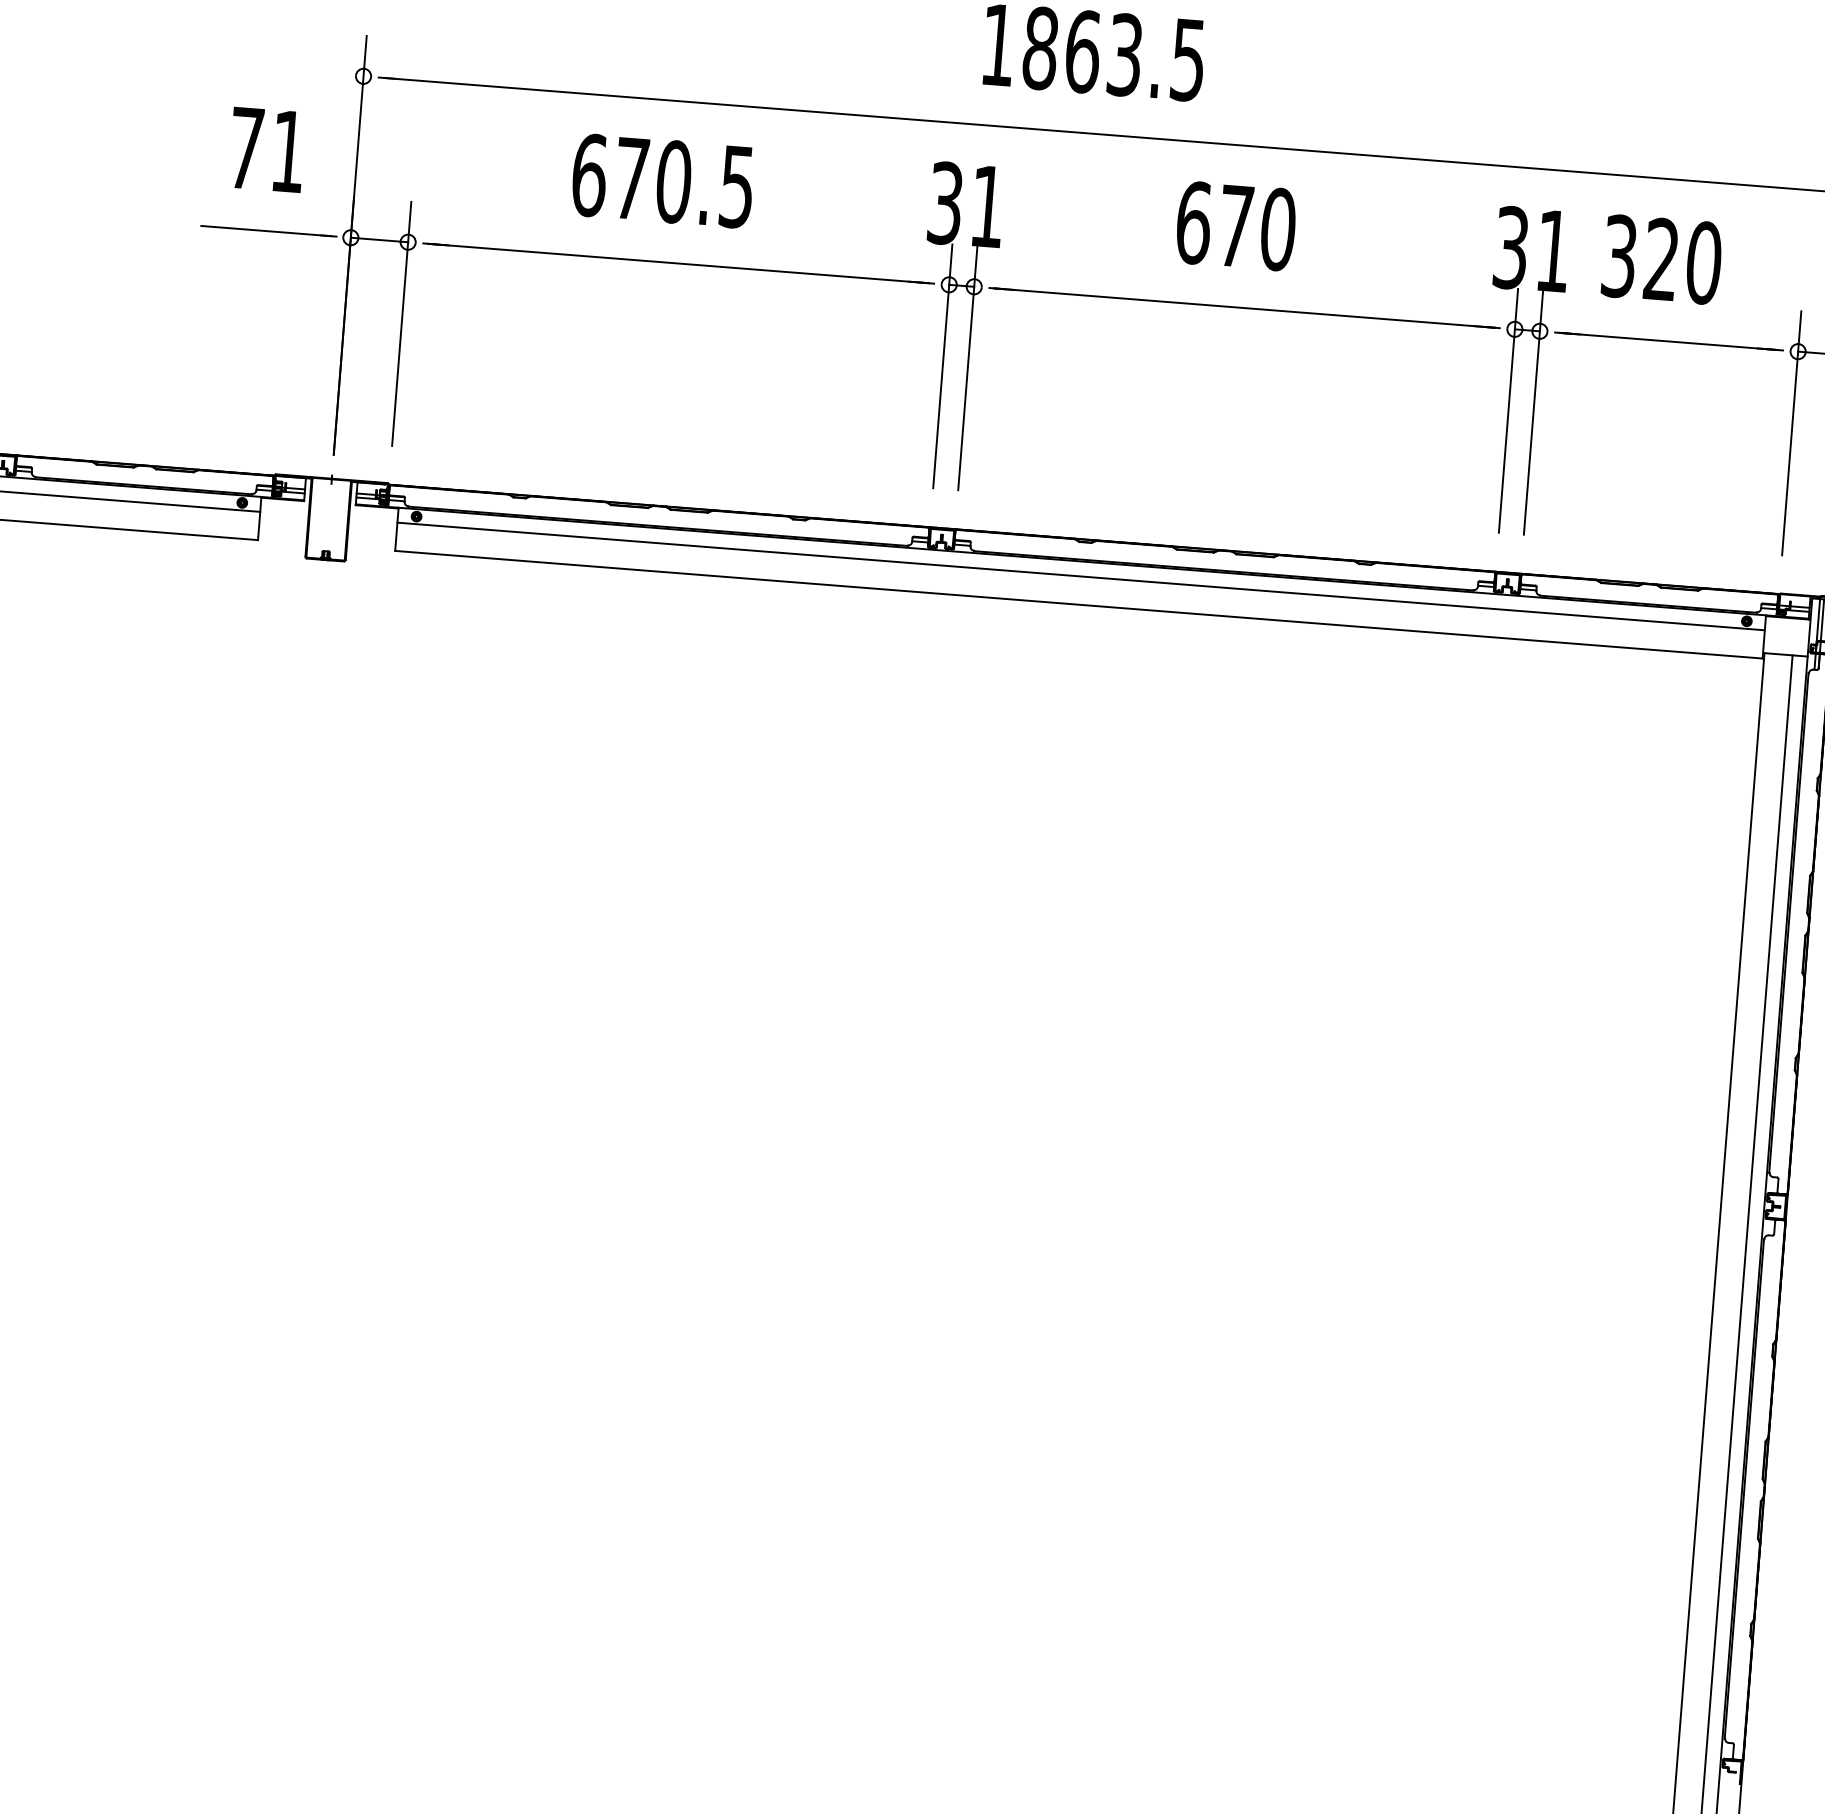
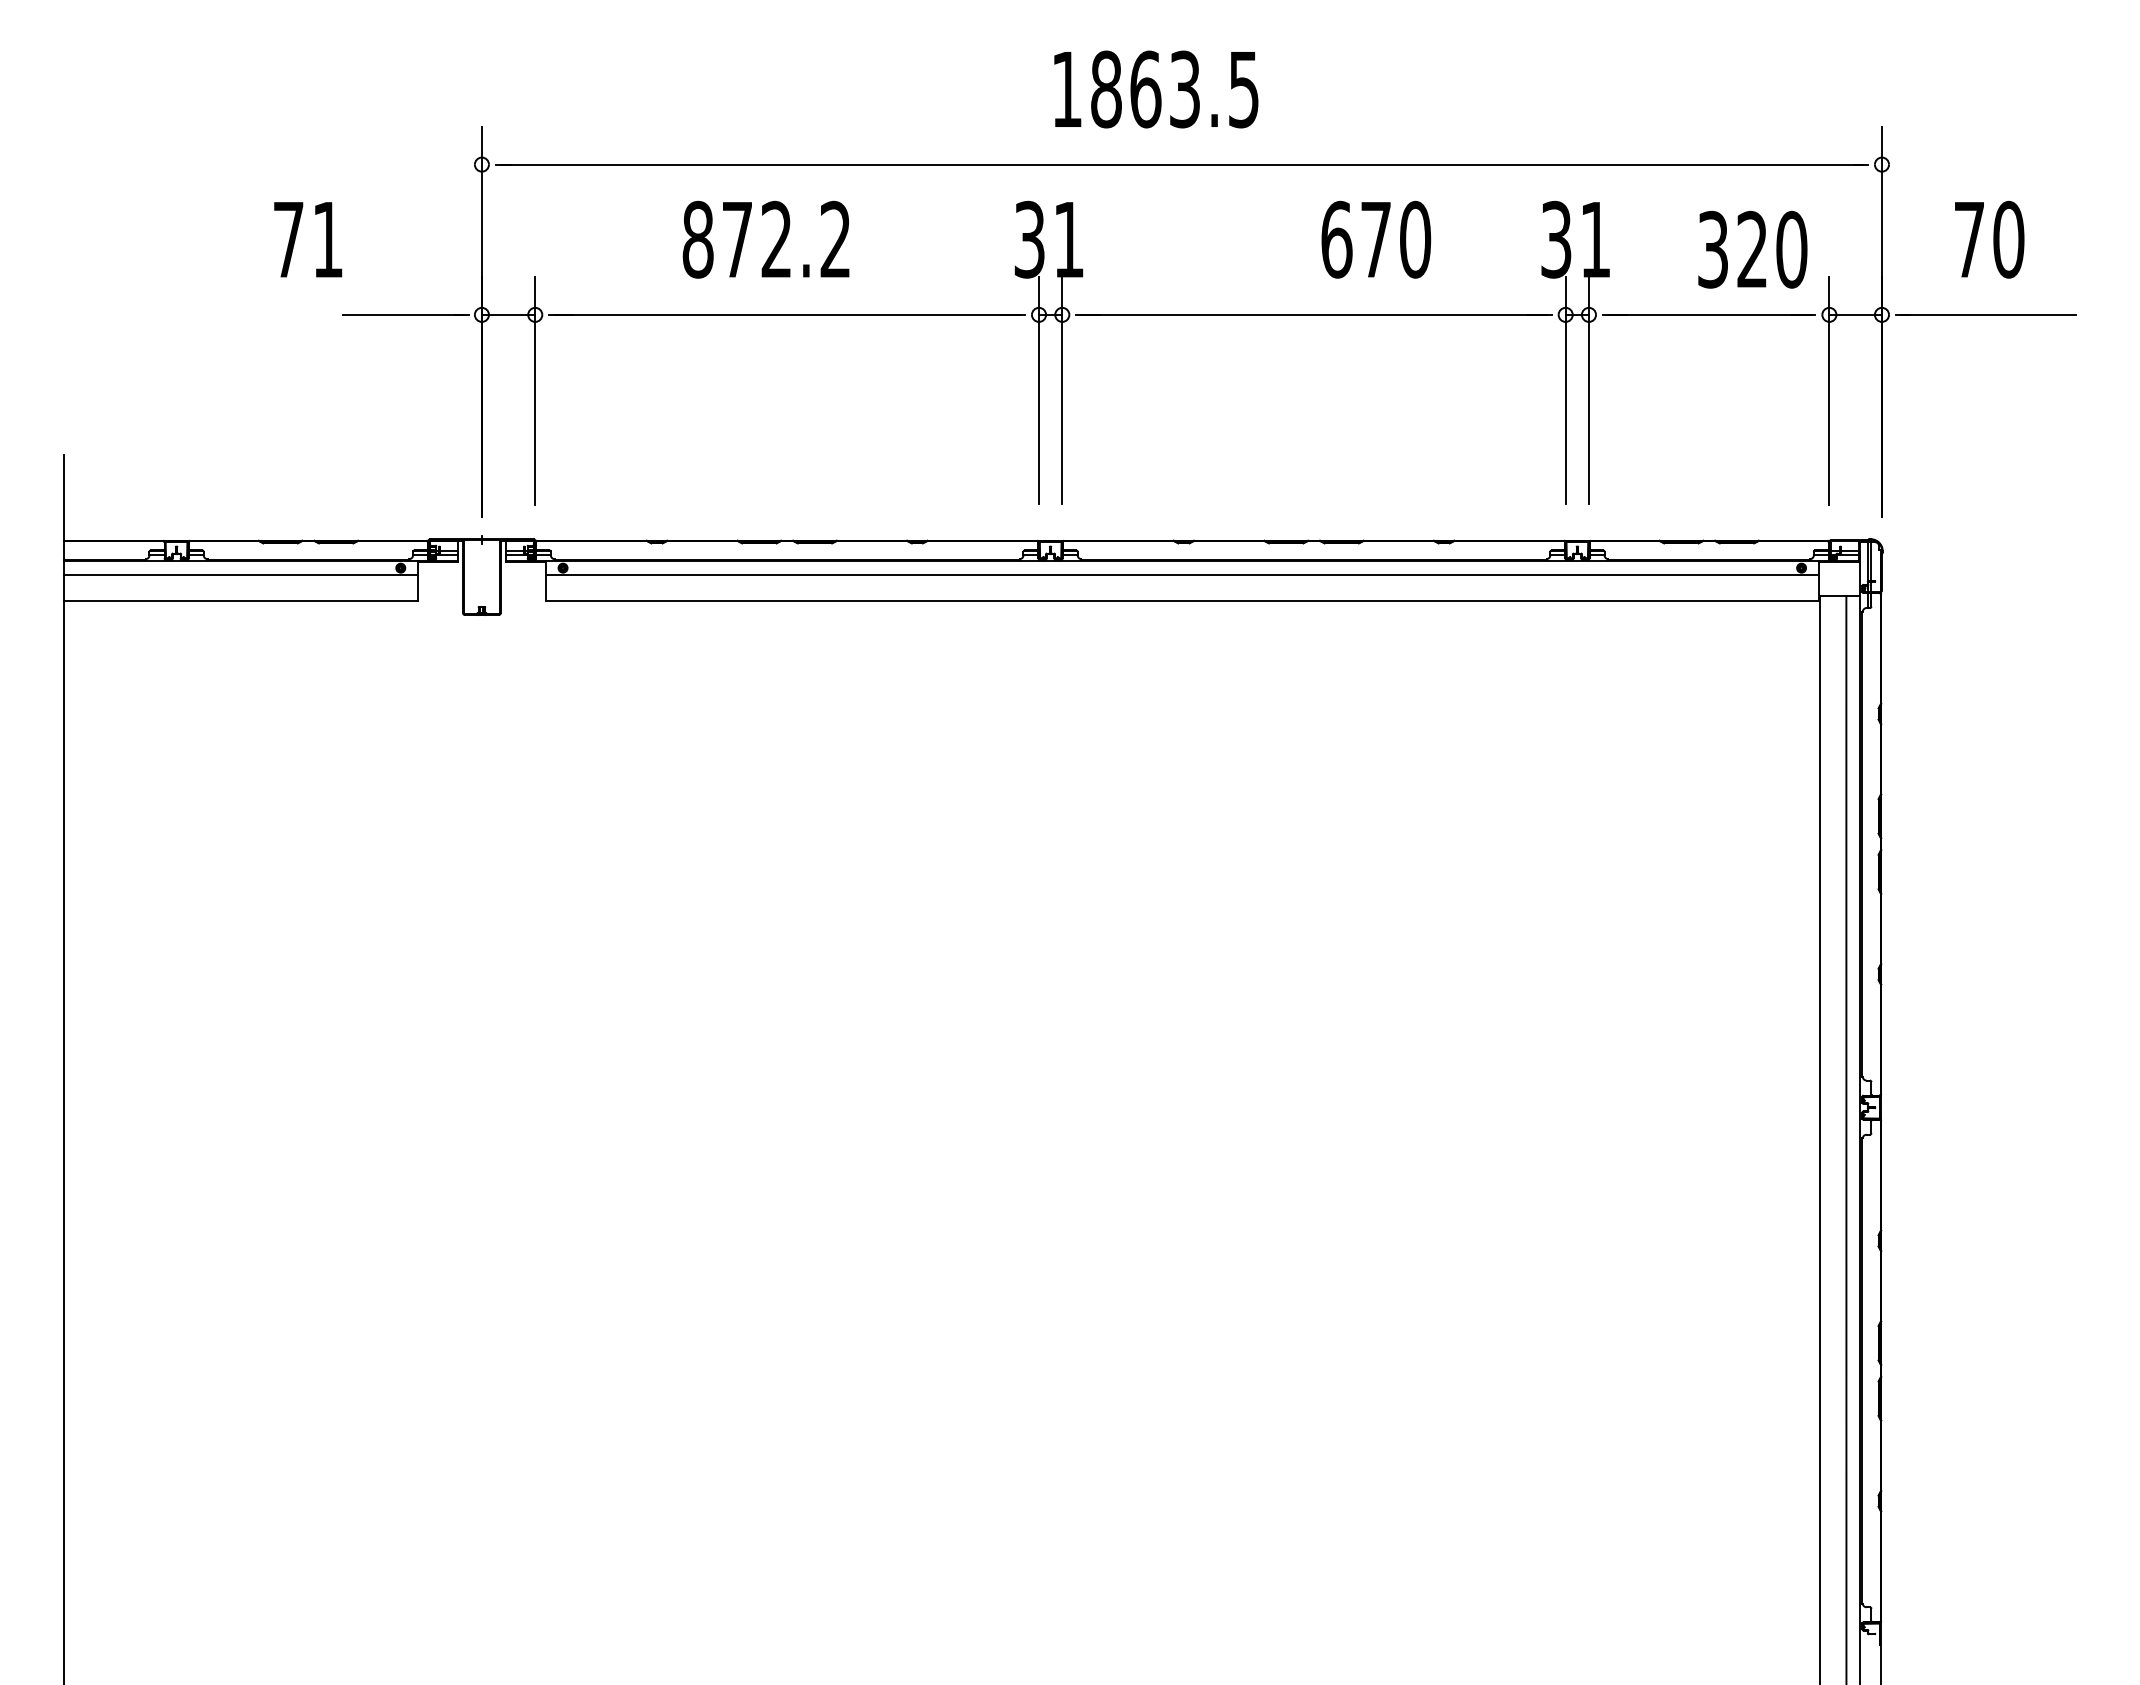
text: (267, 149) -> (308, 239), moved
text: (662, 180) -> (766, 239), 670.5 -> 872.2
text: (1236, 225) -> (1376, 239), moved
text: (1661, 259) -> (1752, 249), moved

